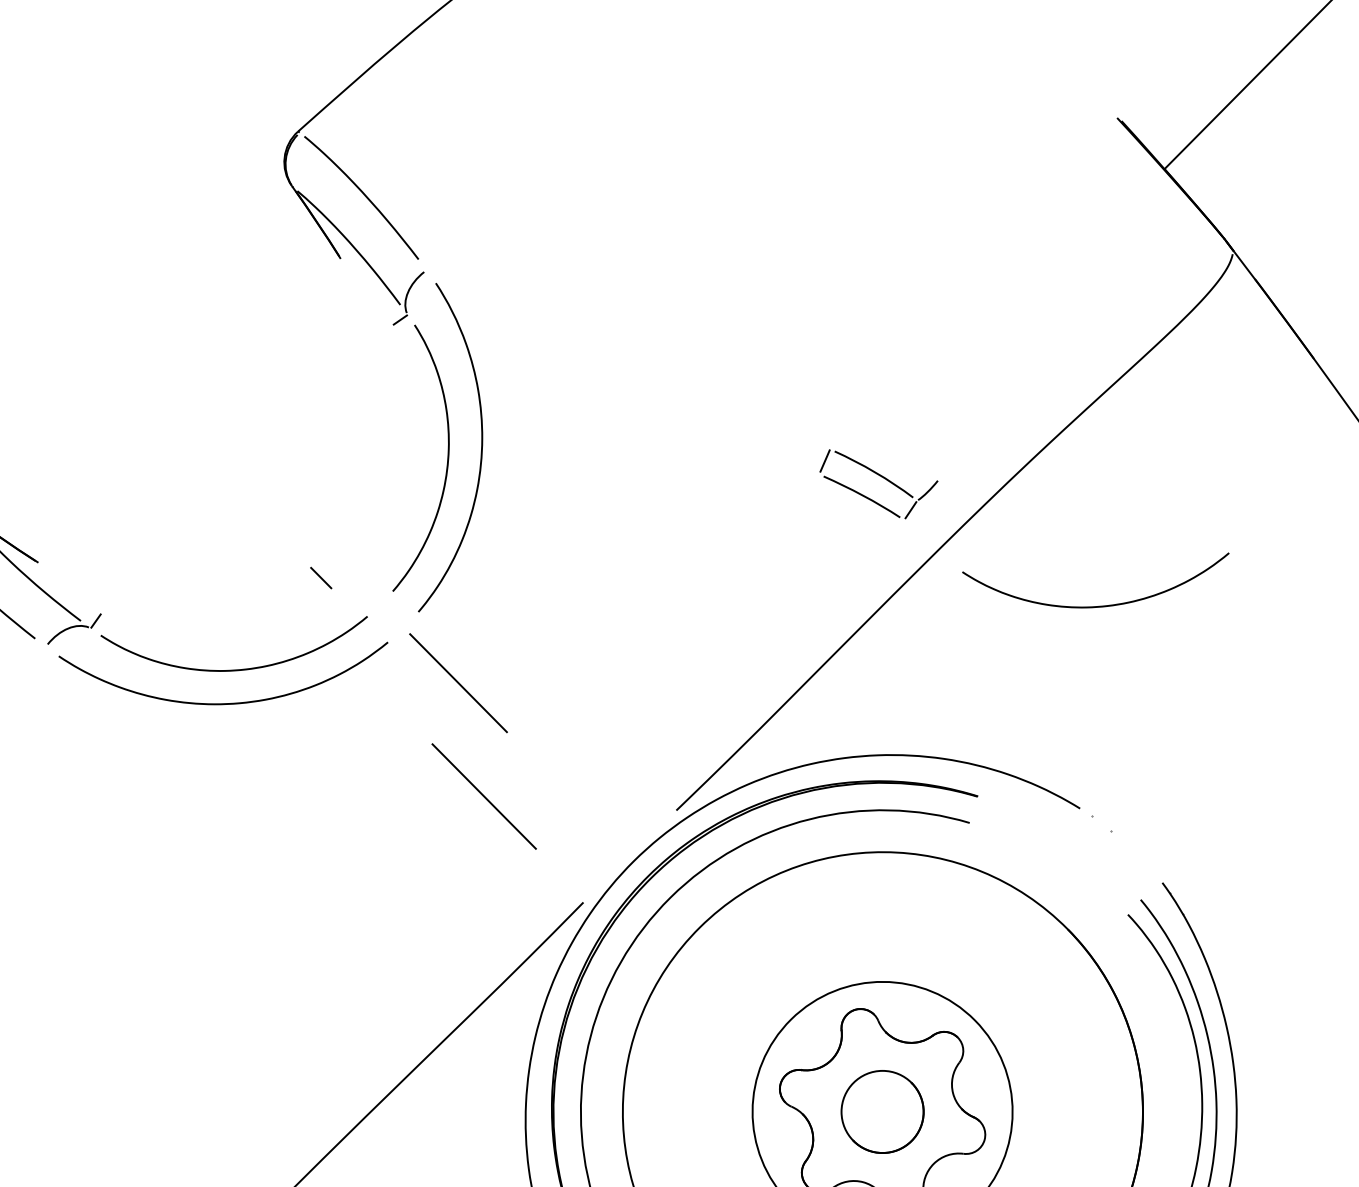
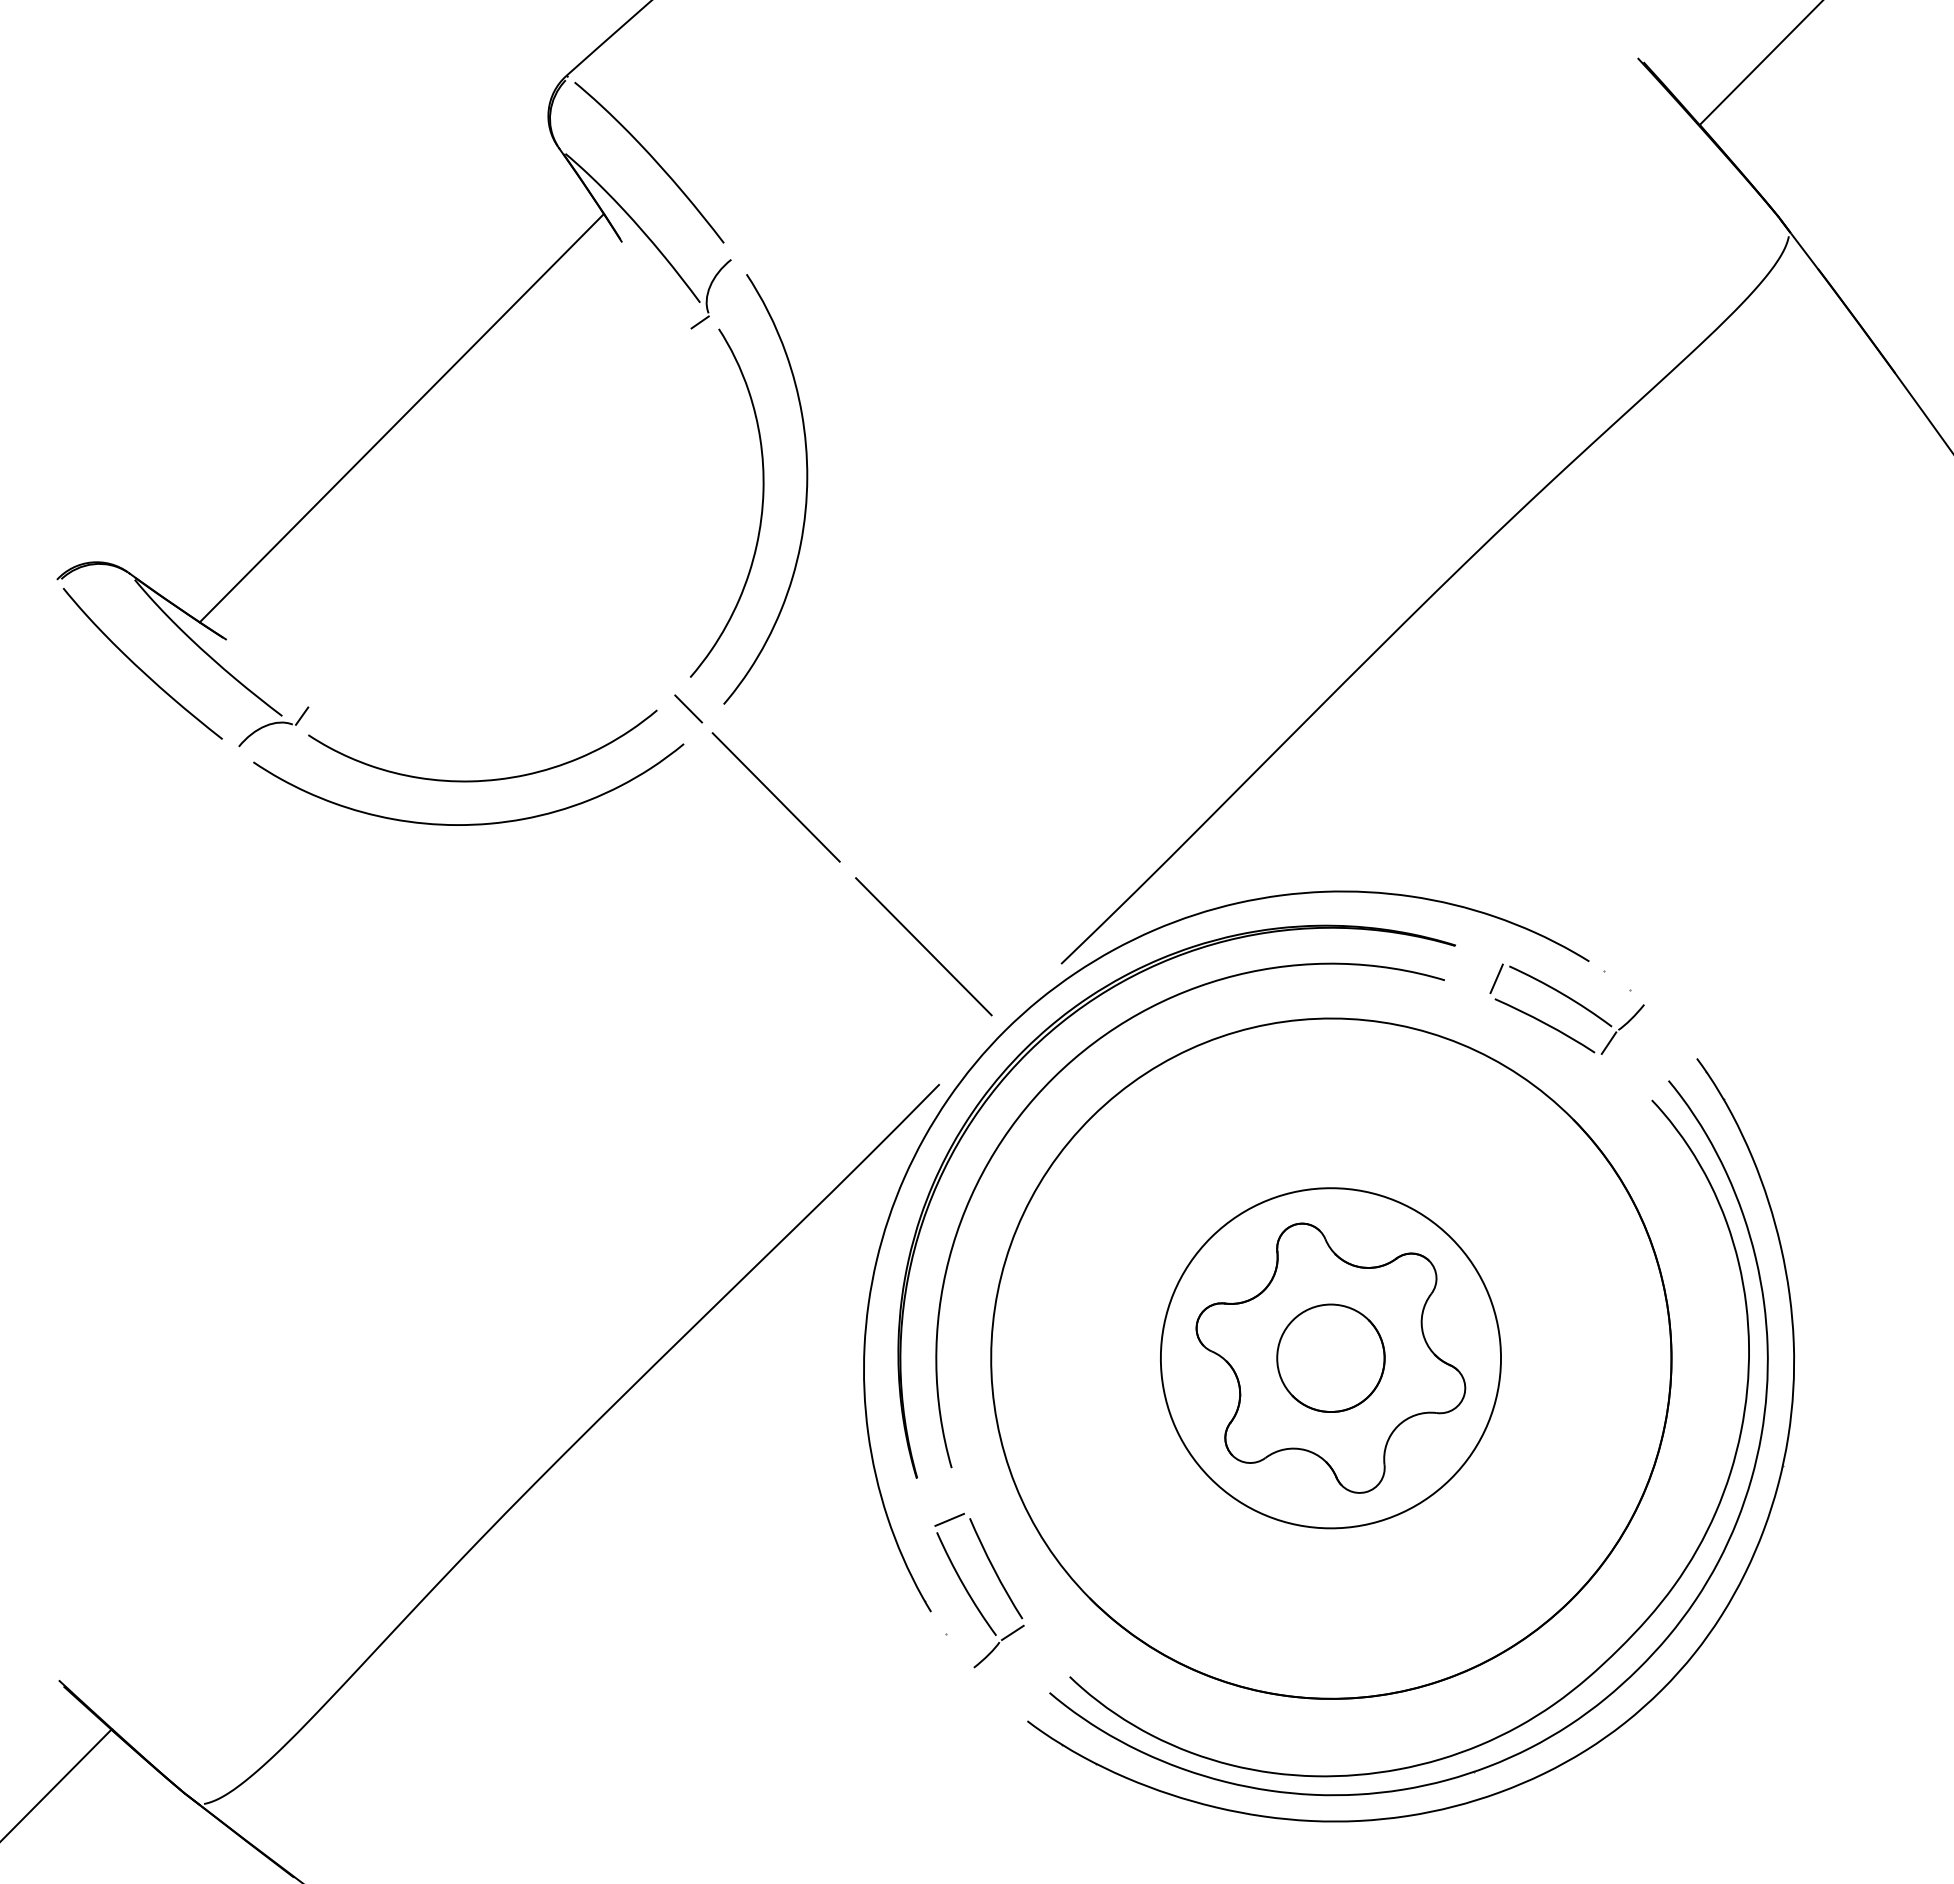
line: (172, 393) -> (401, 418), added
part: (882, 477) -> (1571, 1000), moved
line: (321, 577) -> (688, 708), moved
curve: (1096, 606) -> (1610, 696), removed
line: (483, 796) -> (923, 946), moved

